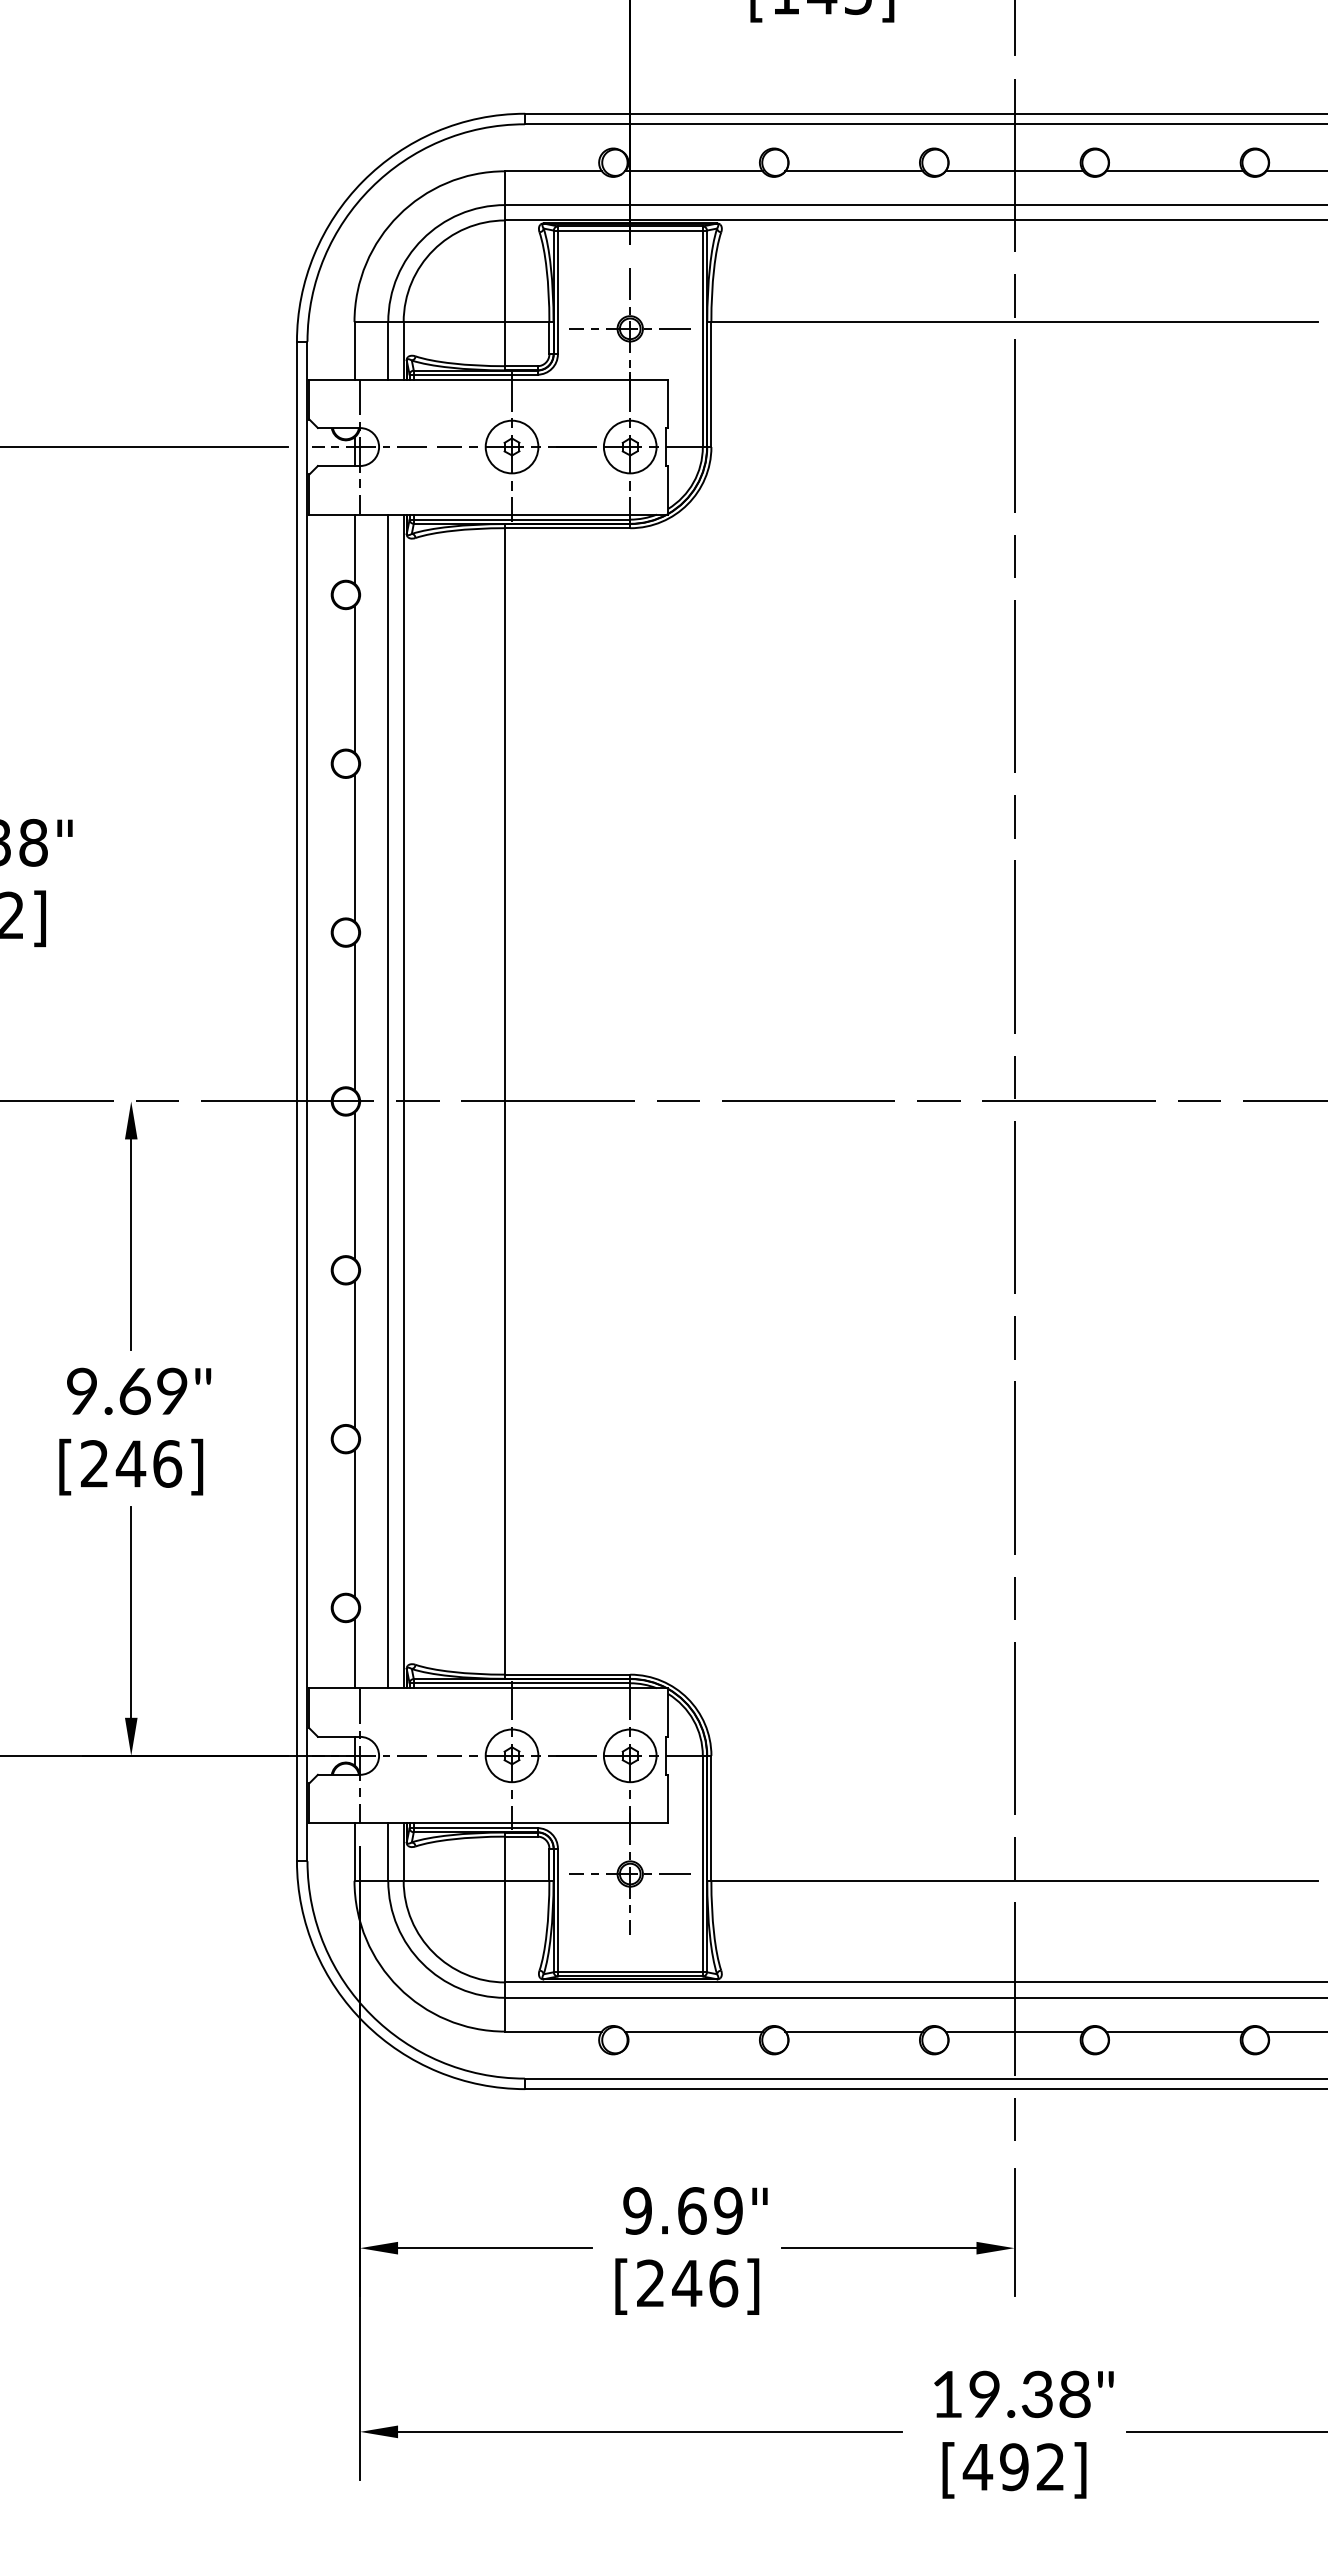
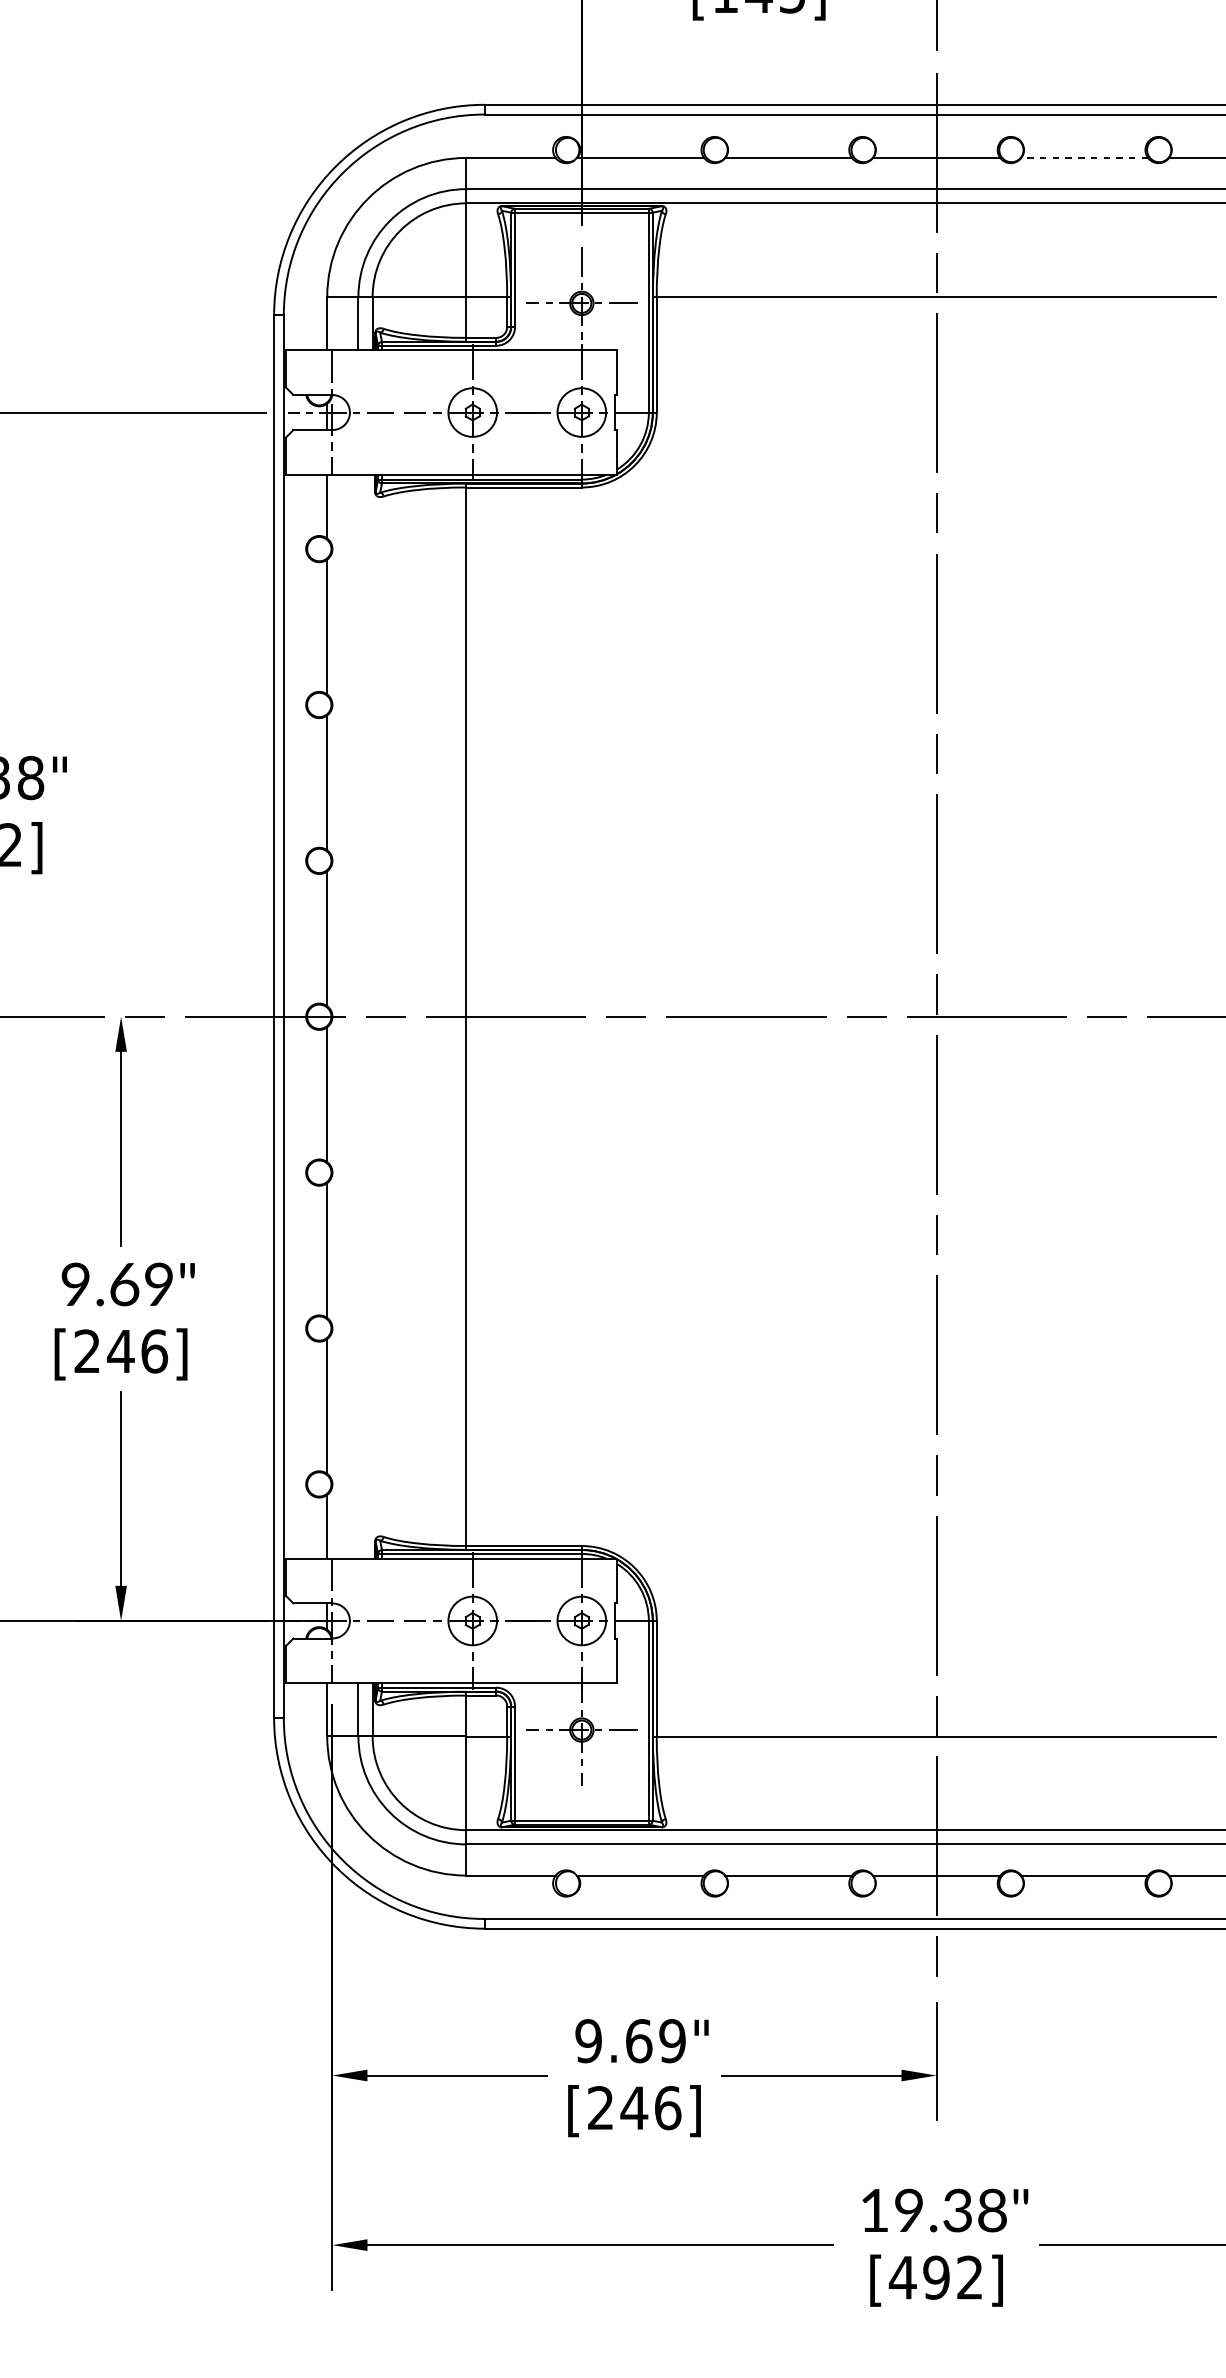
line: (1174, 171) -> (1084, 158), solid -> dashed
line: (388, 1101) -> (358, 1016), removed
line: (403, 1101) -> (372, 1016), removed

